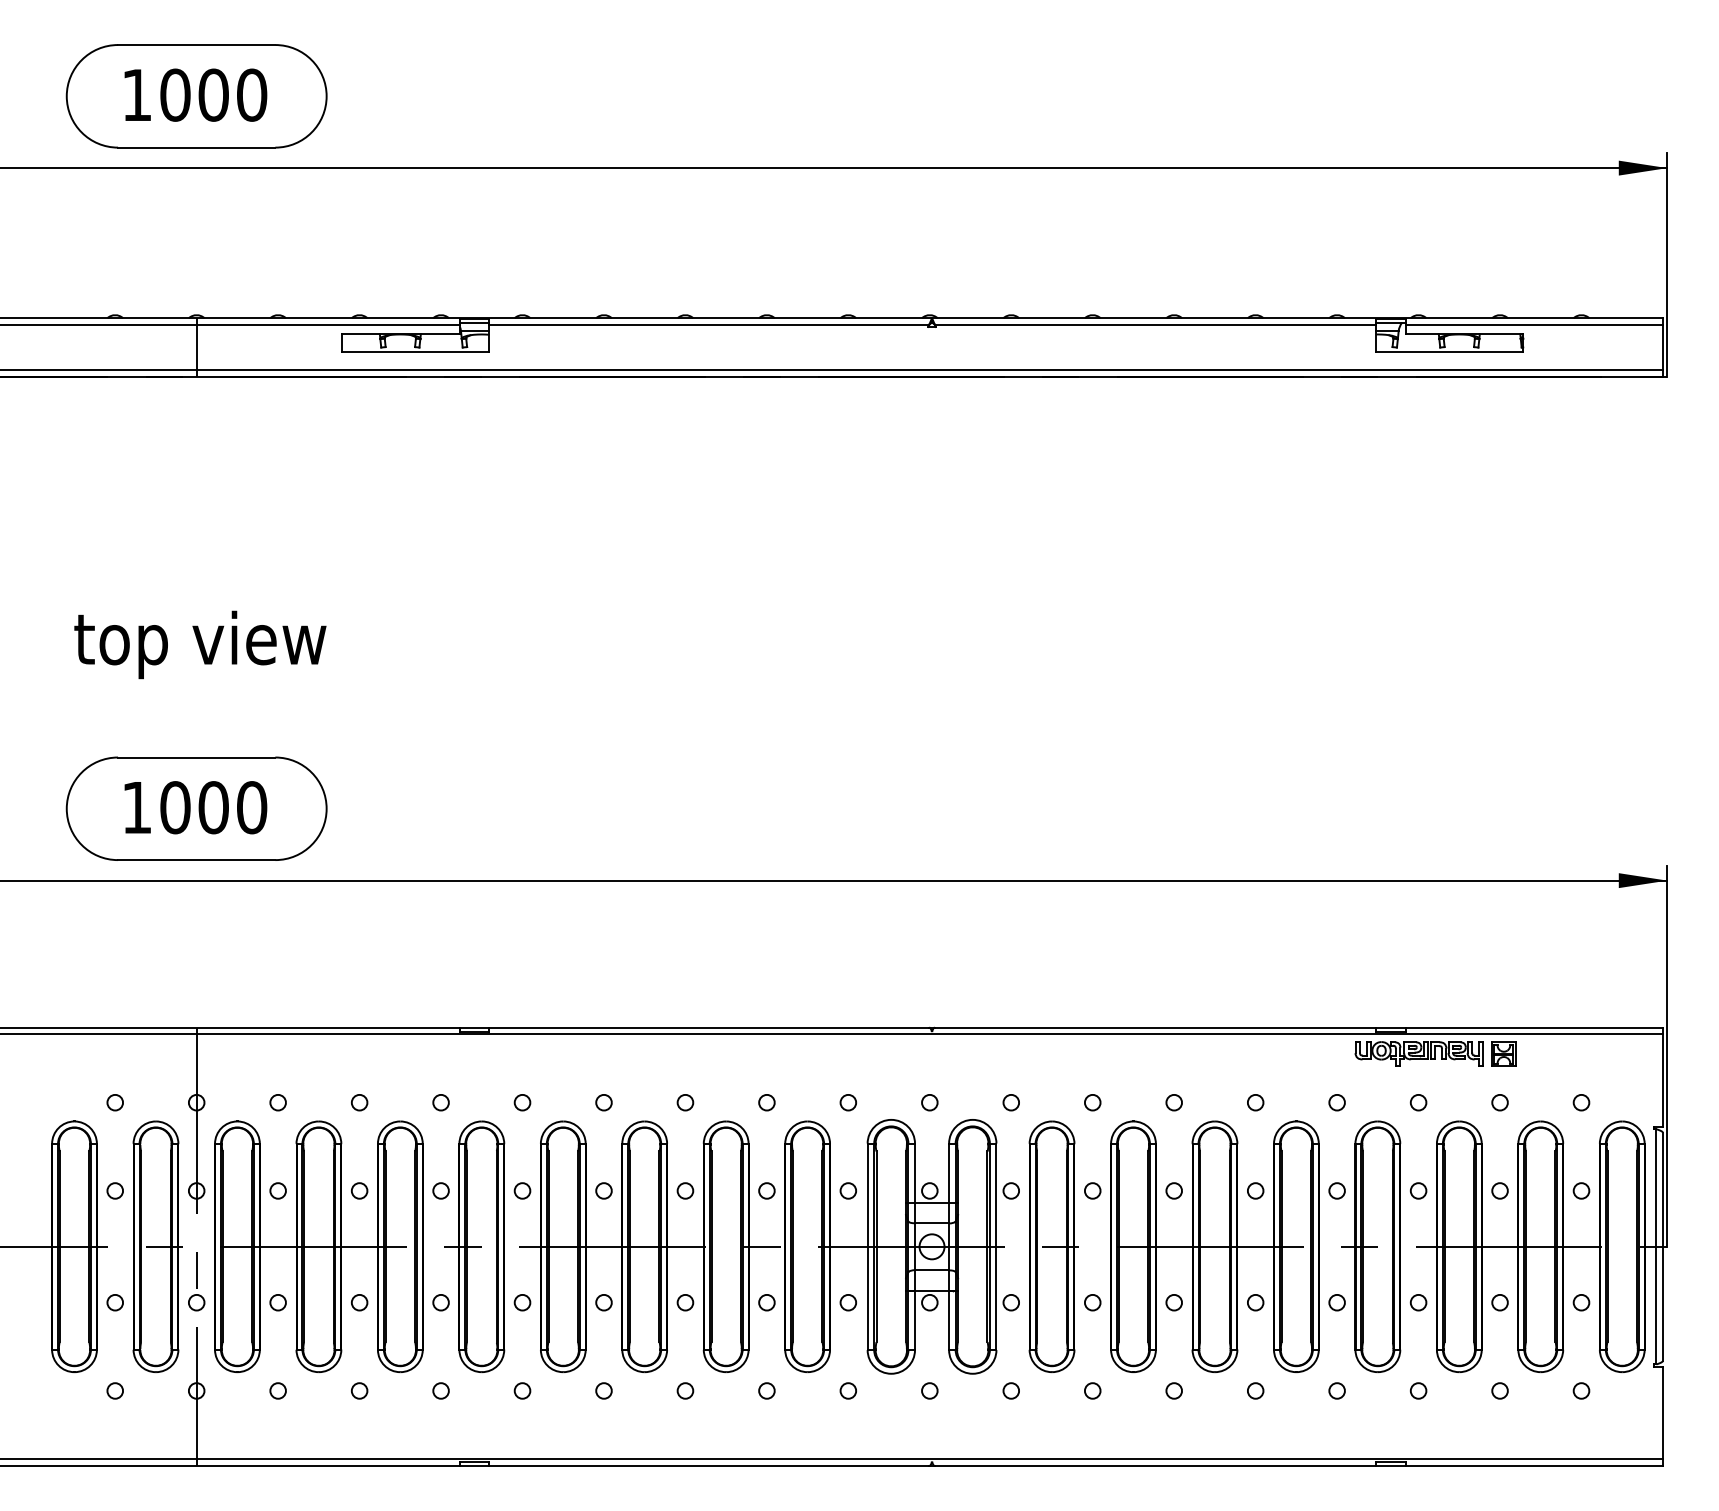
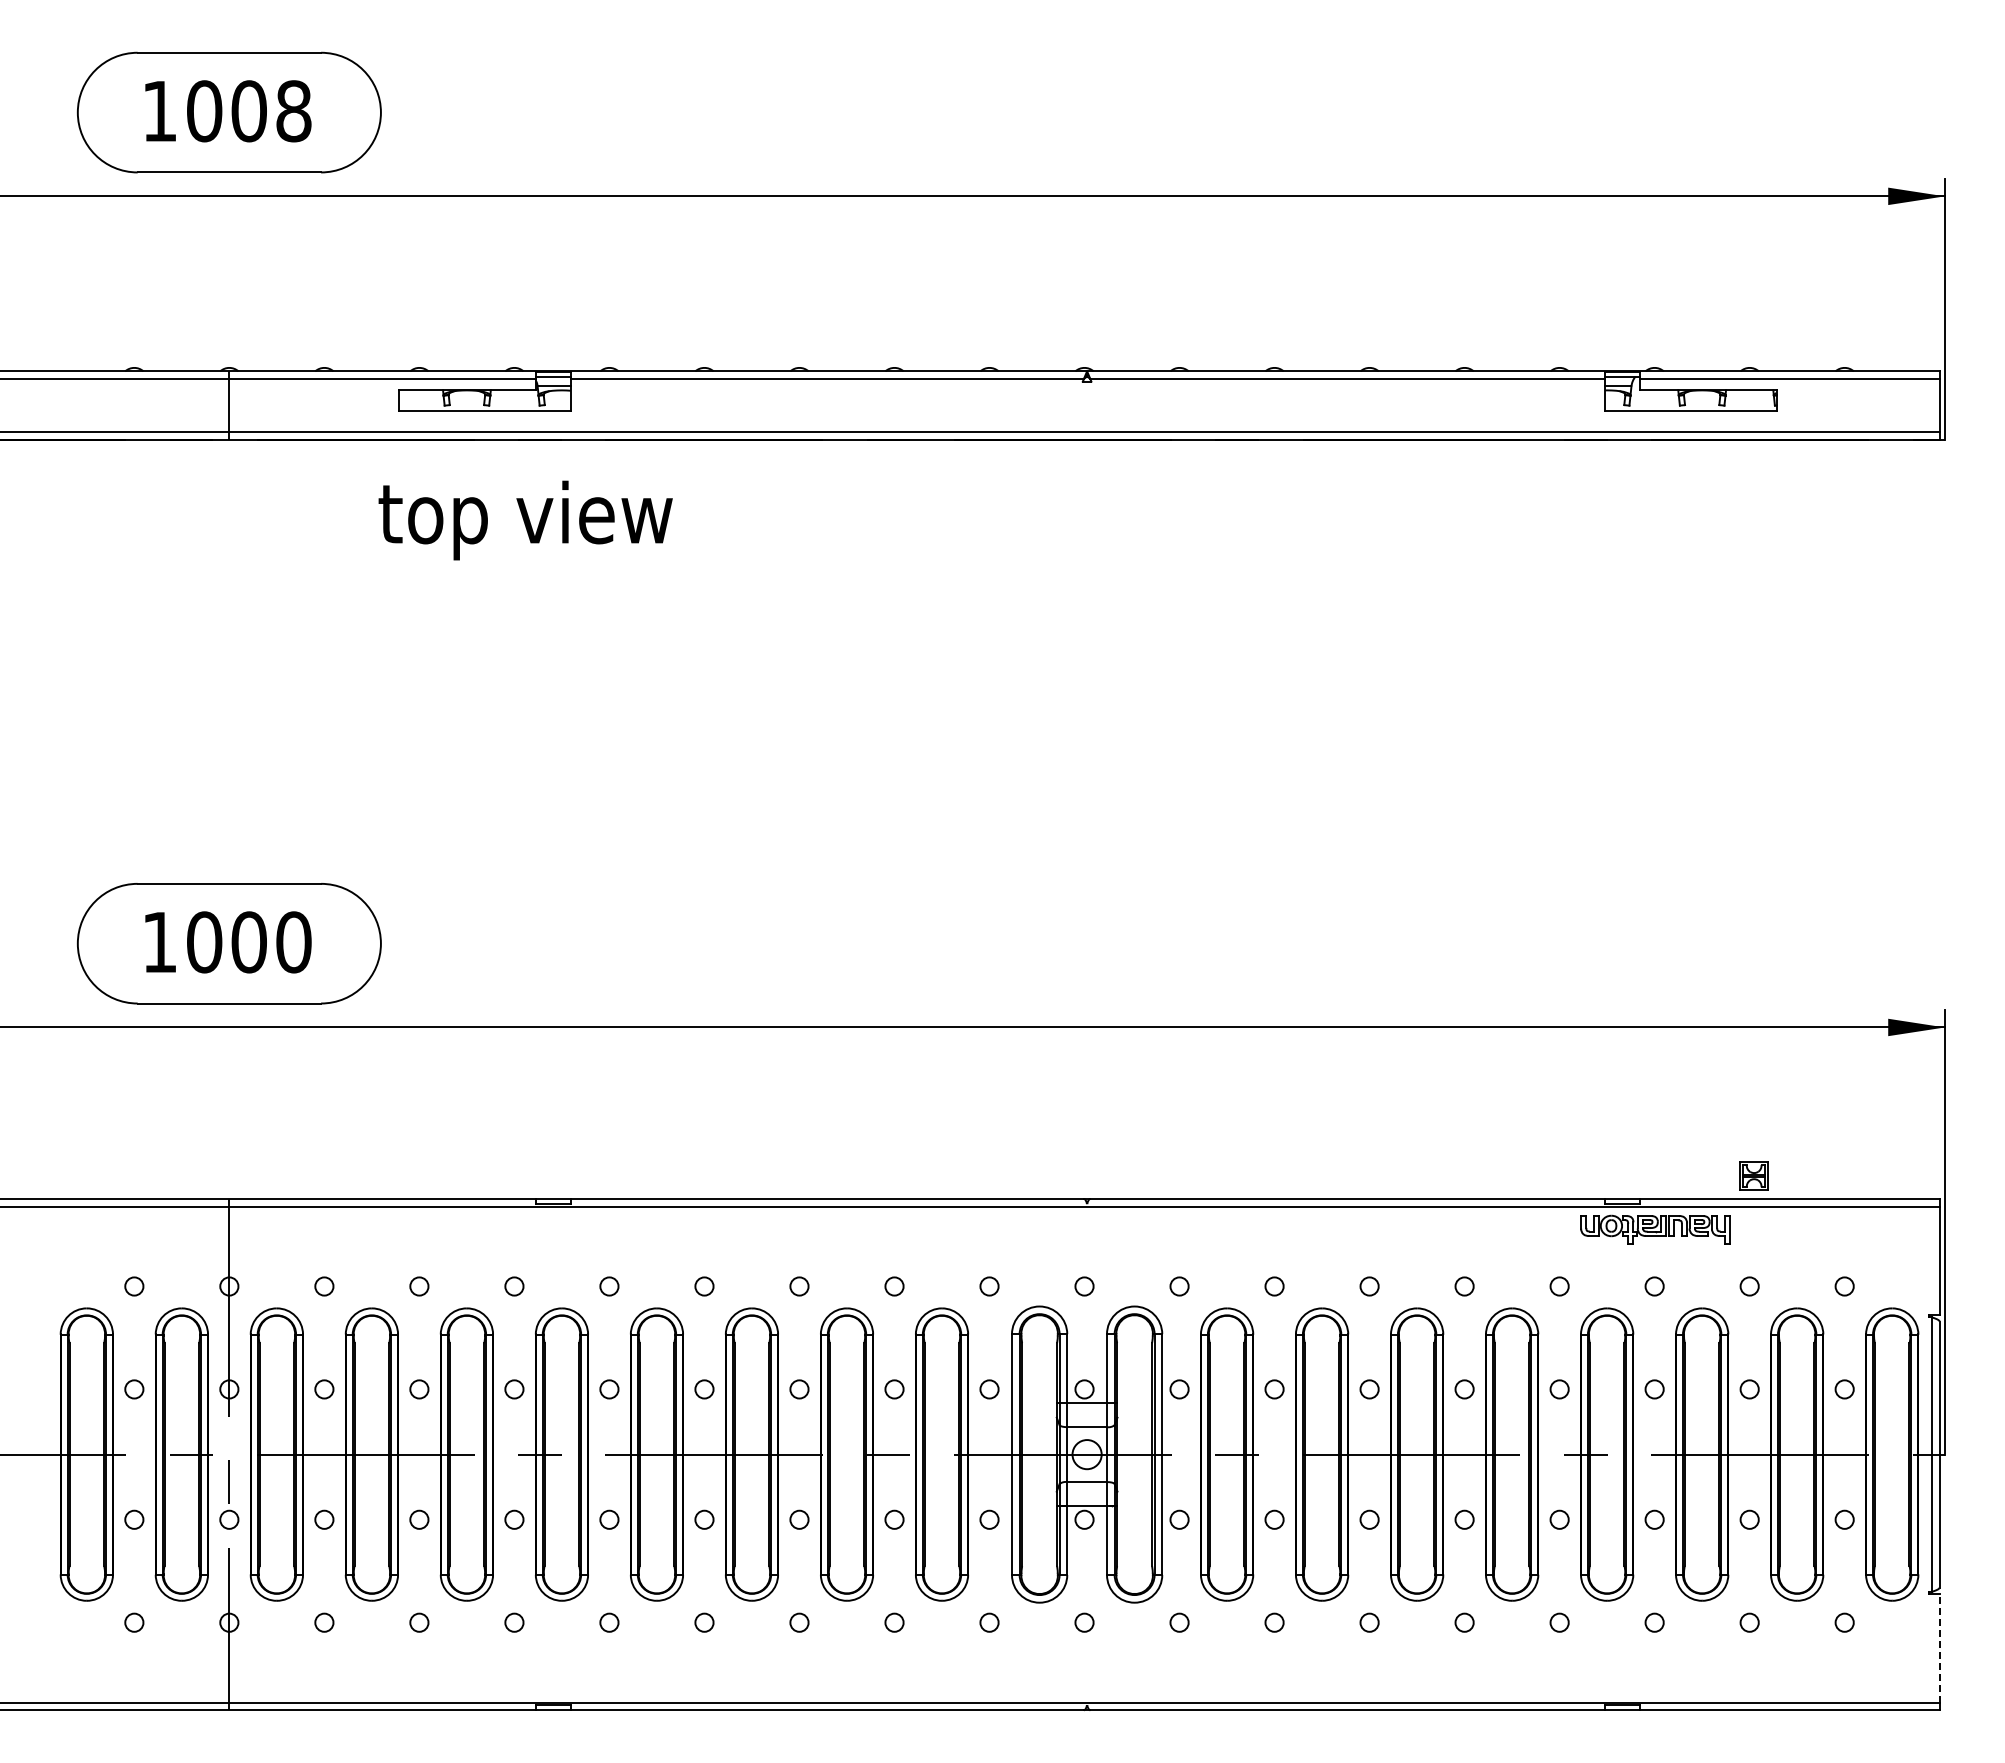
text: (251, 95) -> (293, 111), 1000 -> 1008
text: (200, 644) -> (525, 520), moved
part: (1503, 1053) -> (1753, 1175), moved
line: (1662, 1412) -> (1939, 1647), solid -> dashed

